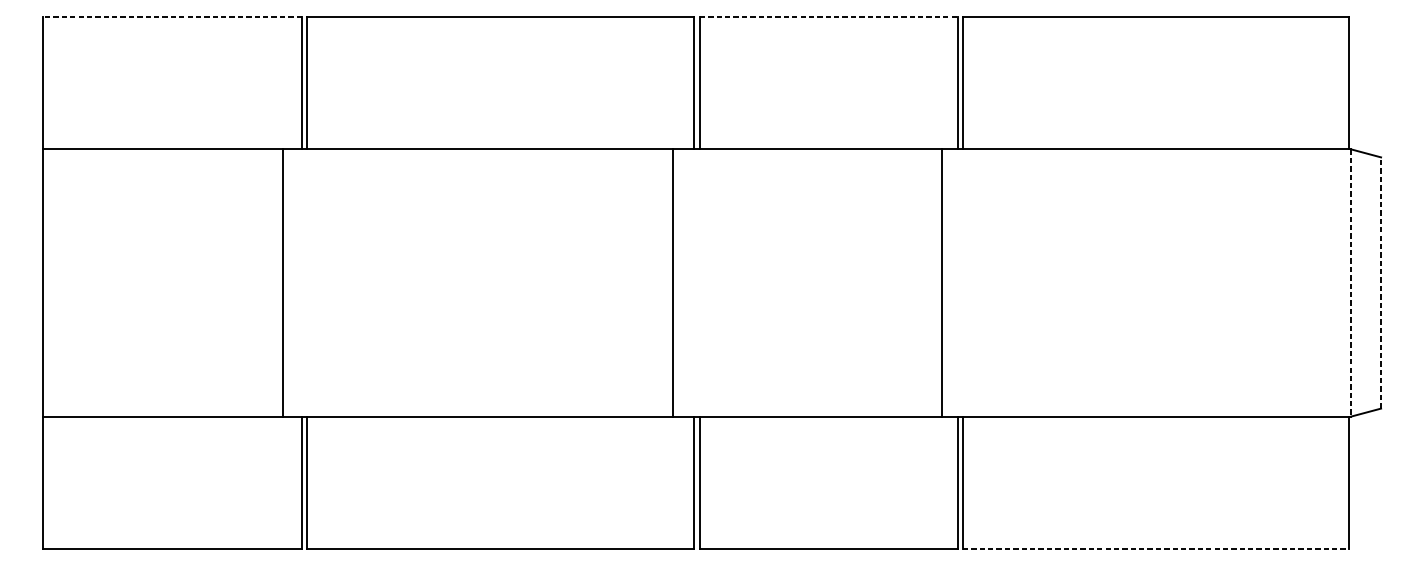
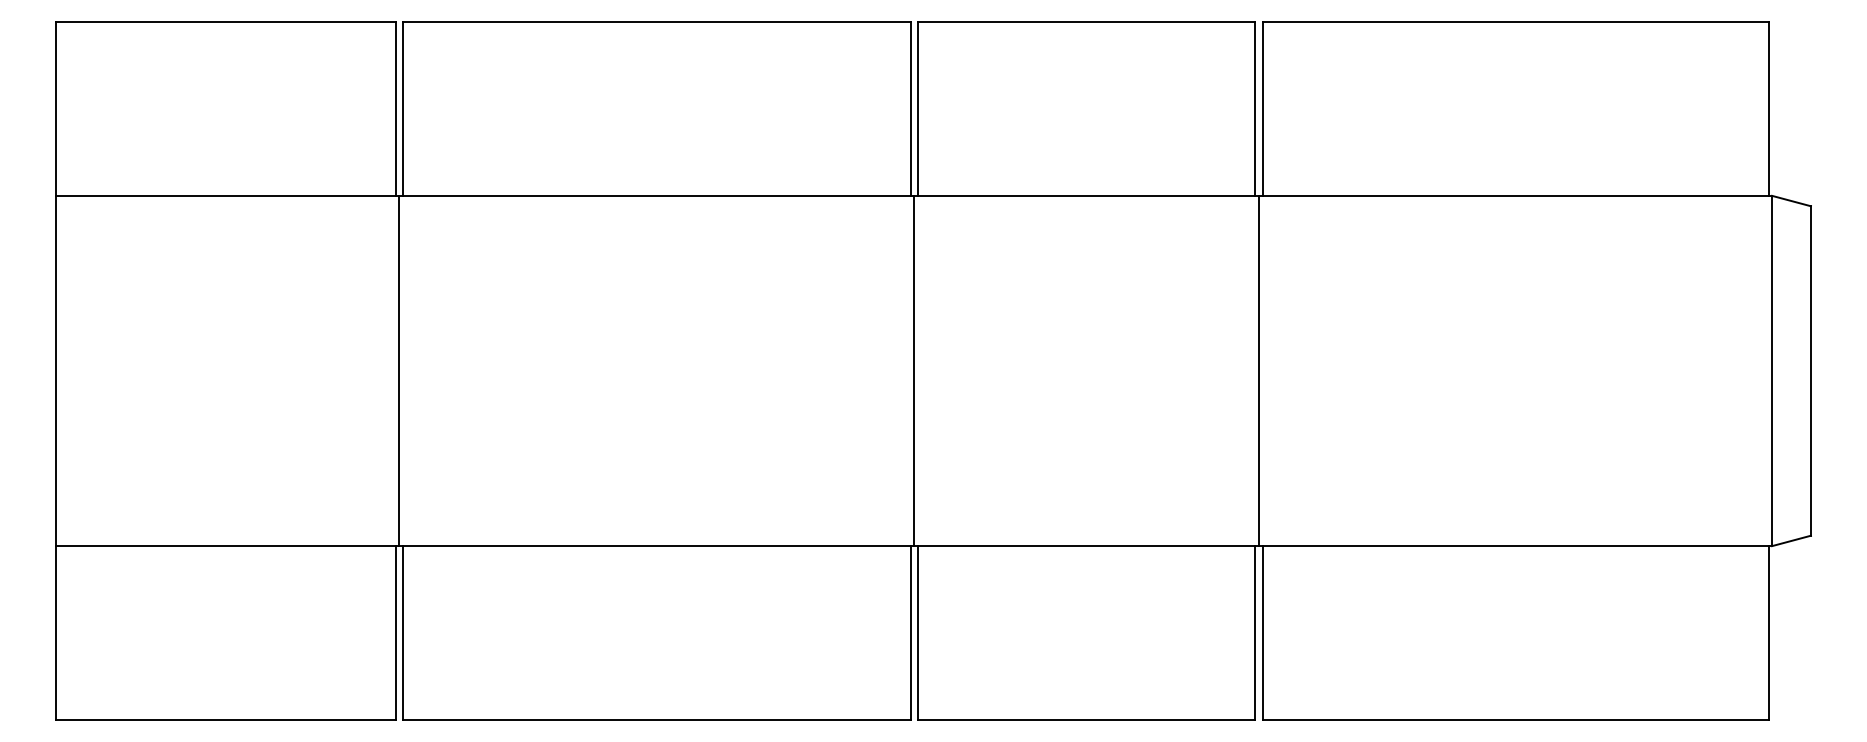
line: (172, 17) -> (225, 22), dashed -> solid
line: (828, 17) -> (1086, 22), dashed -> solid
line: (282, 282) -> (399, 370), moved
line: (673, 282) -> (914, 370), moved
line: (942, 282) -> (1259, 370), moved
line: (1351, 283) -> (1772, 371), dashed -> solid
line: (1380, 283) -> (1810, 371), dashed -> solid
line: (1155, 548) -> (1515, 719), dashed -> solid

